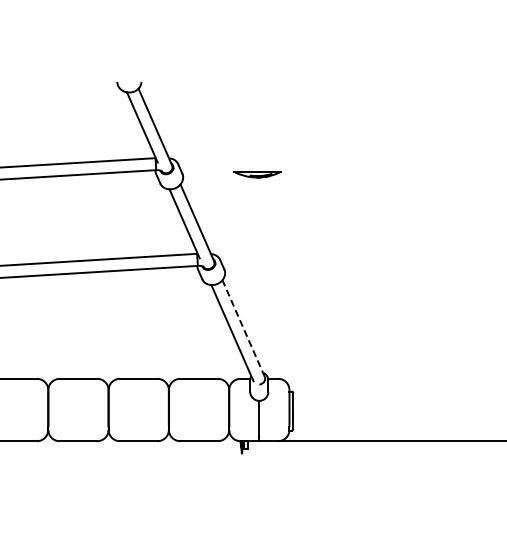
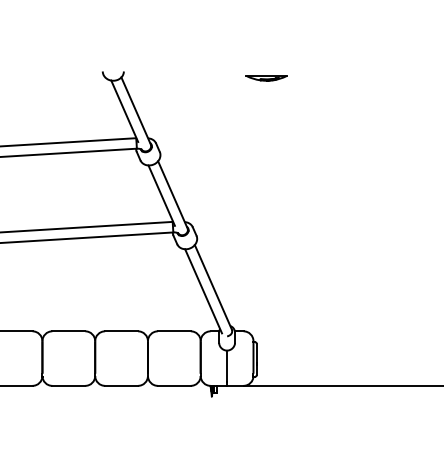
part: (257, 174) -> (266, 78), moved
line: (243, 328) -> (213, 287), dashed -> solid

